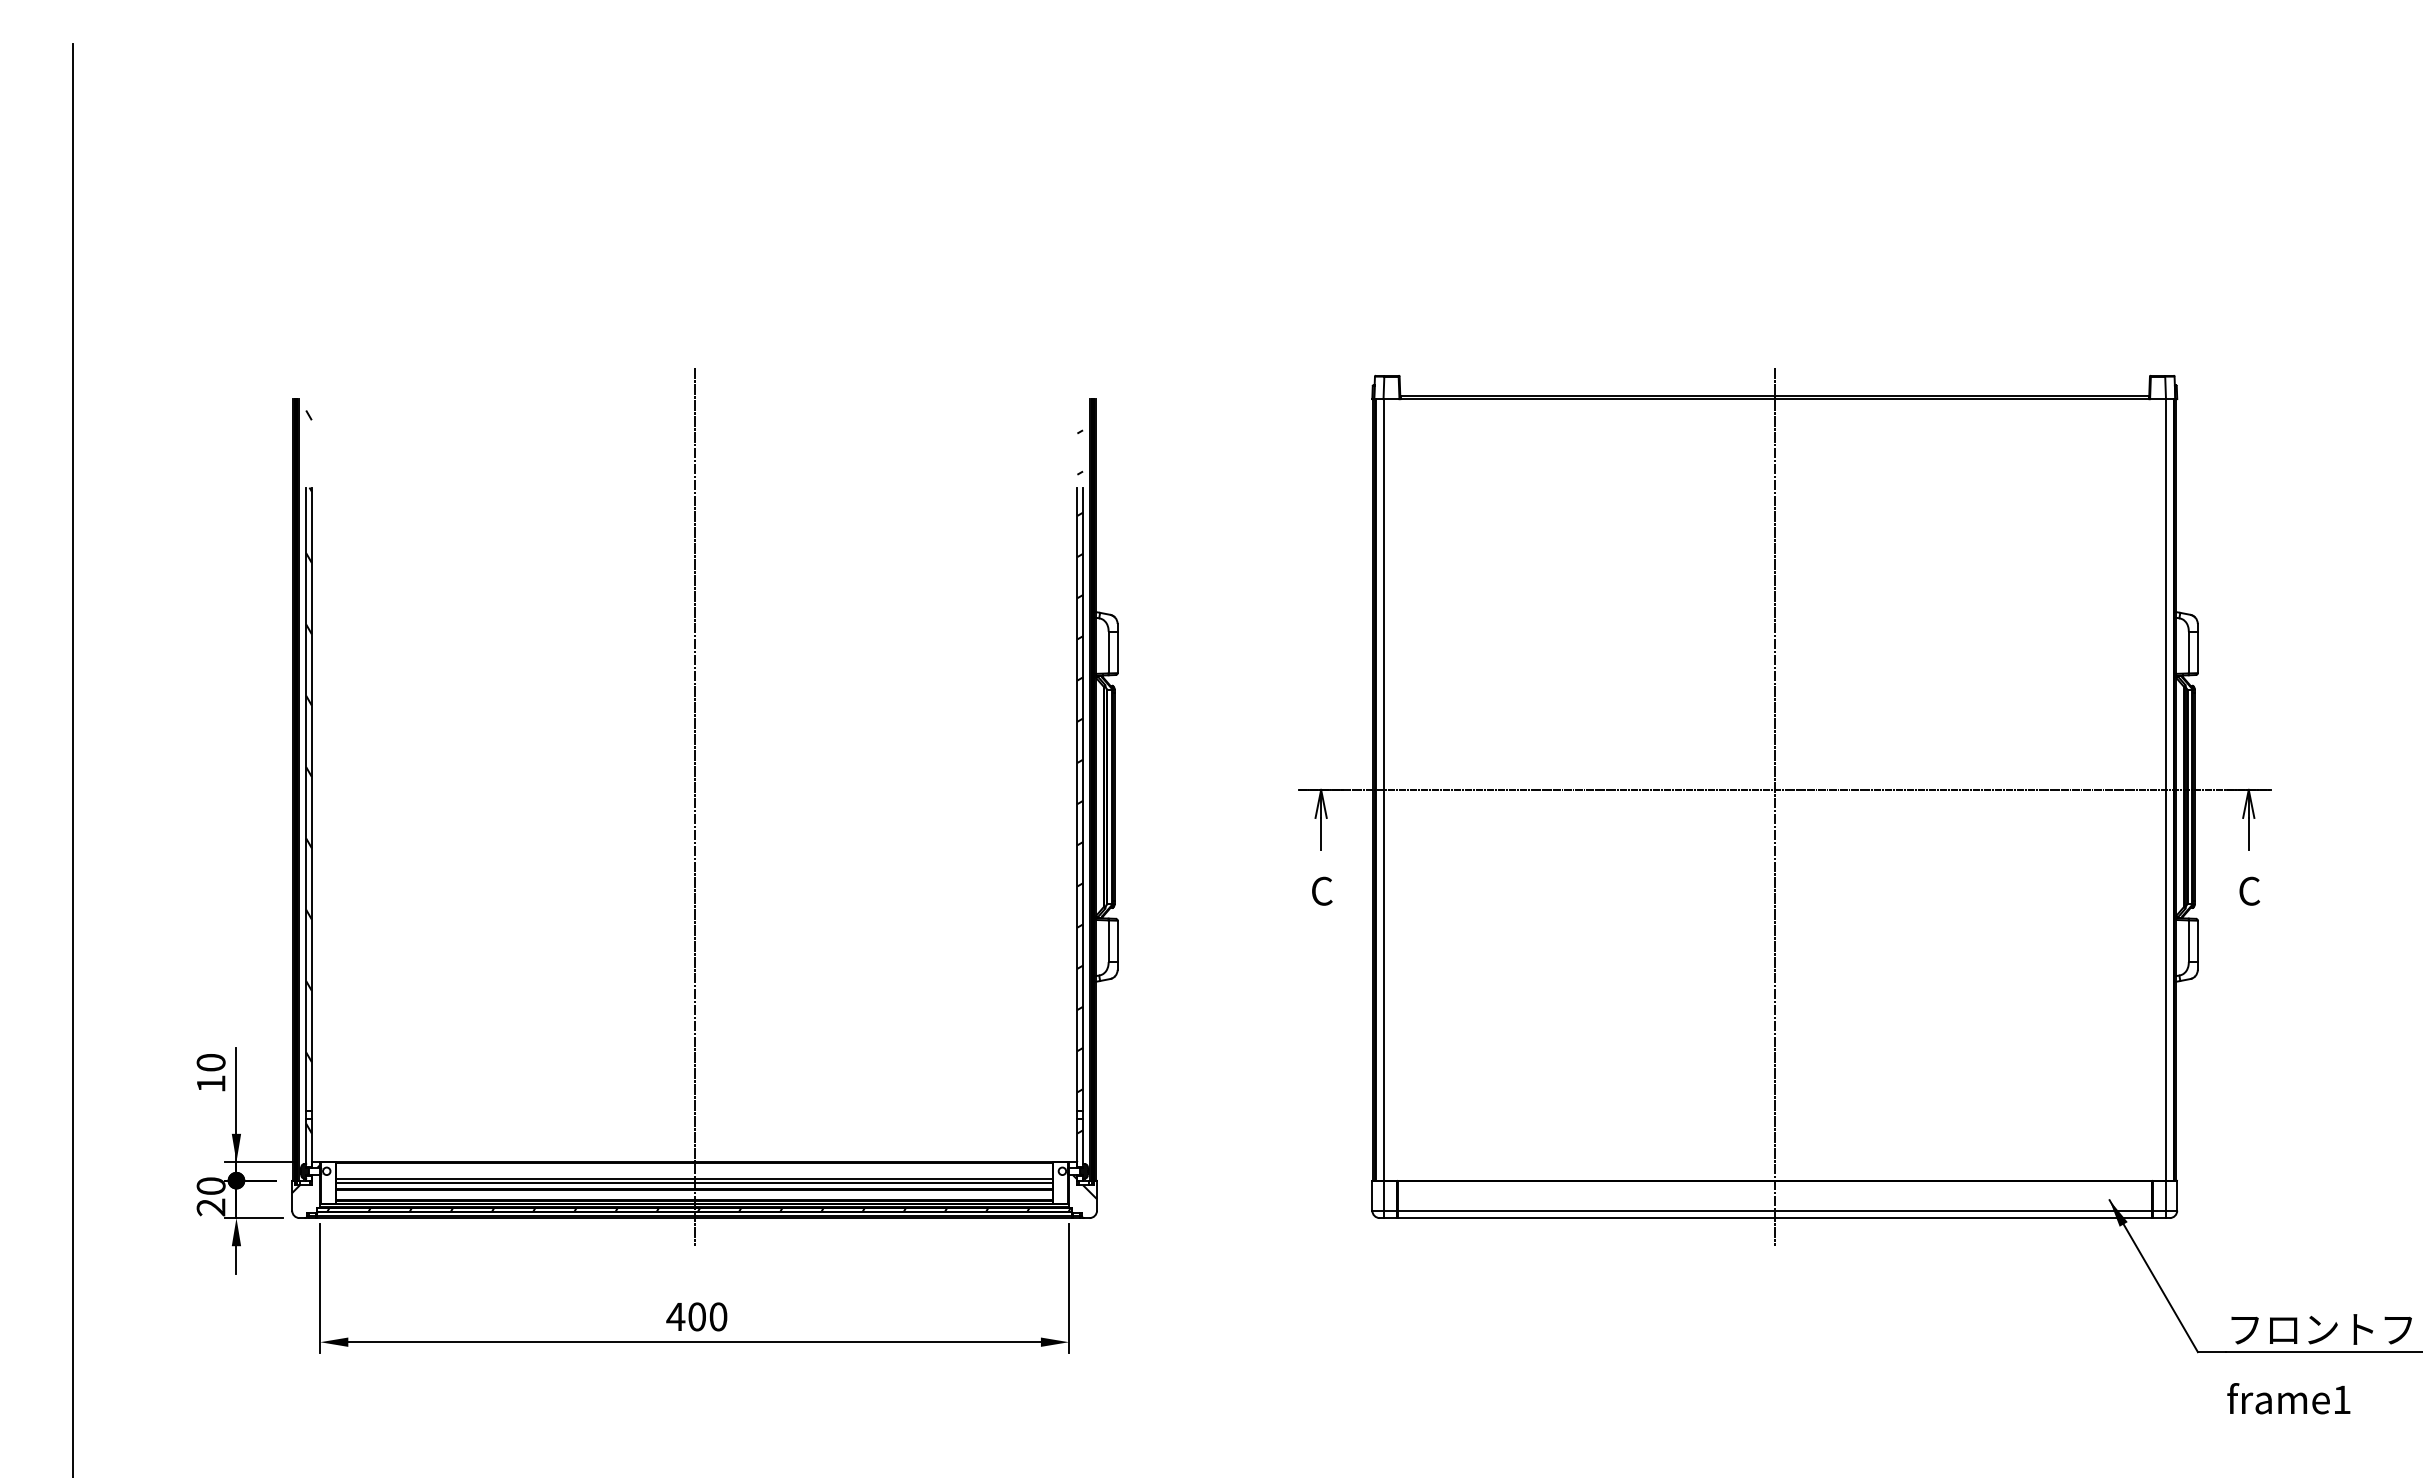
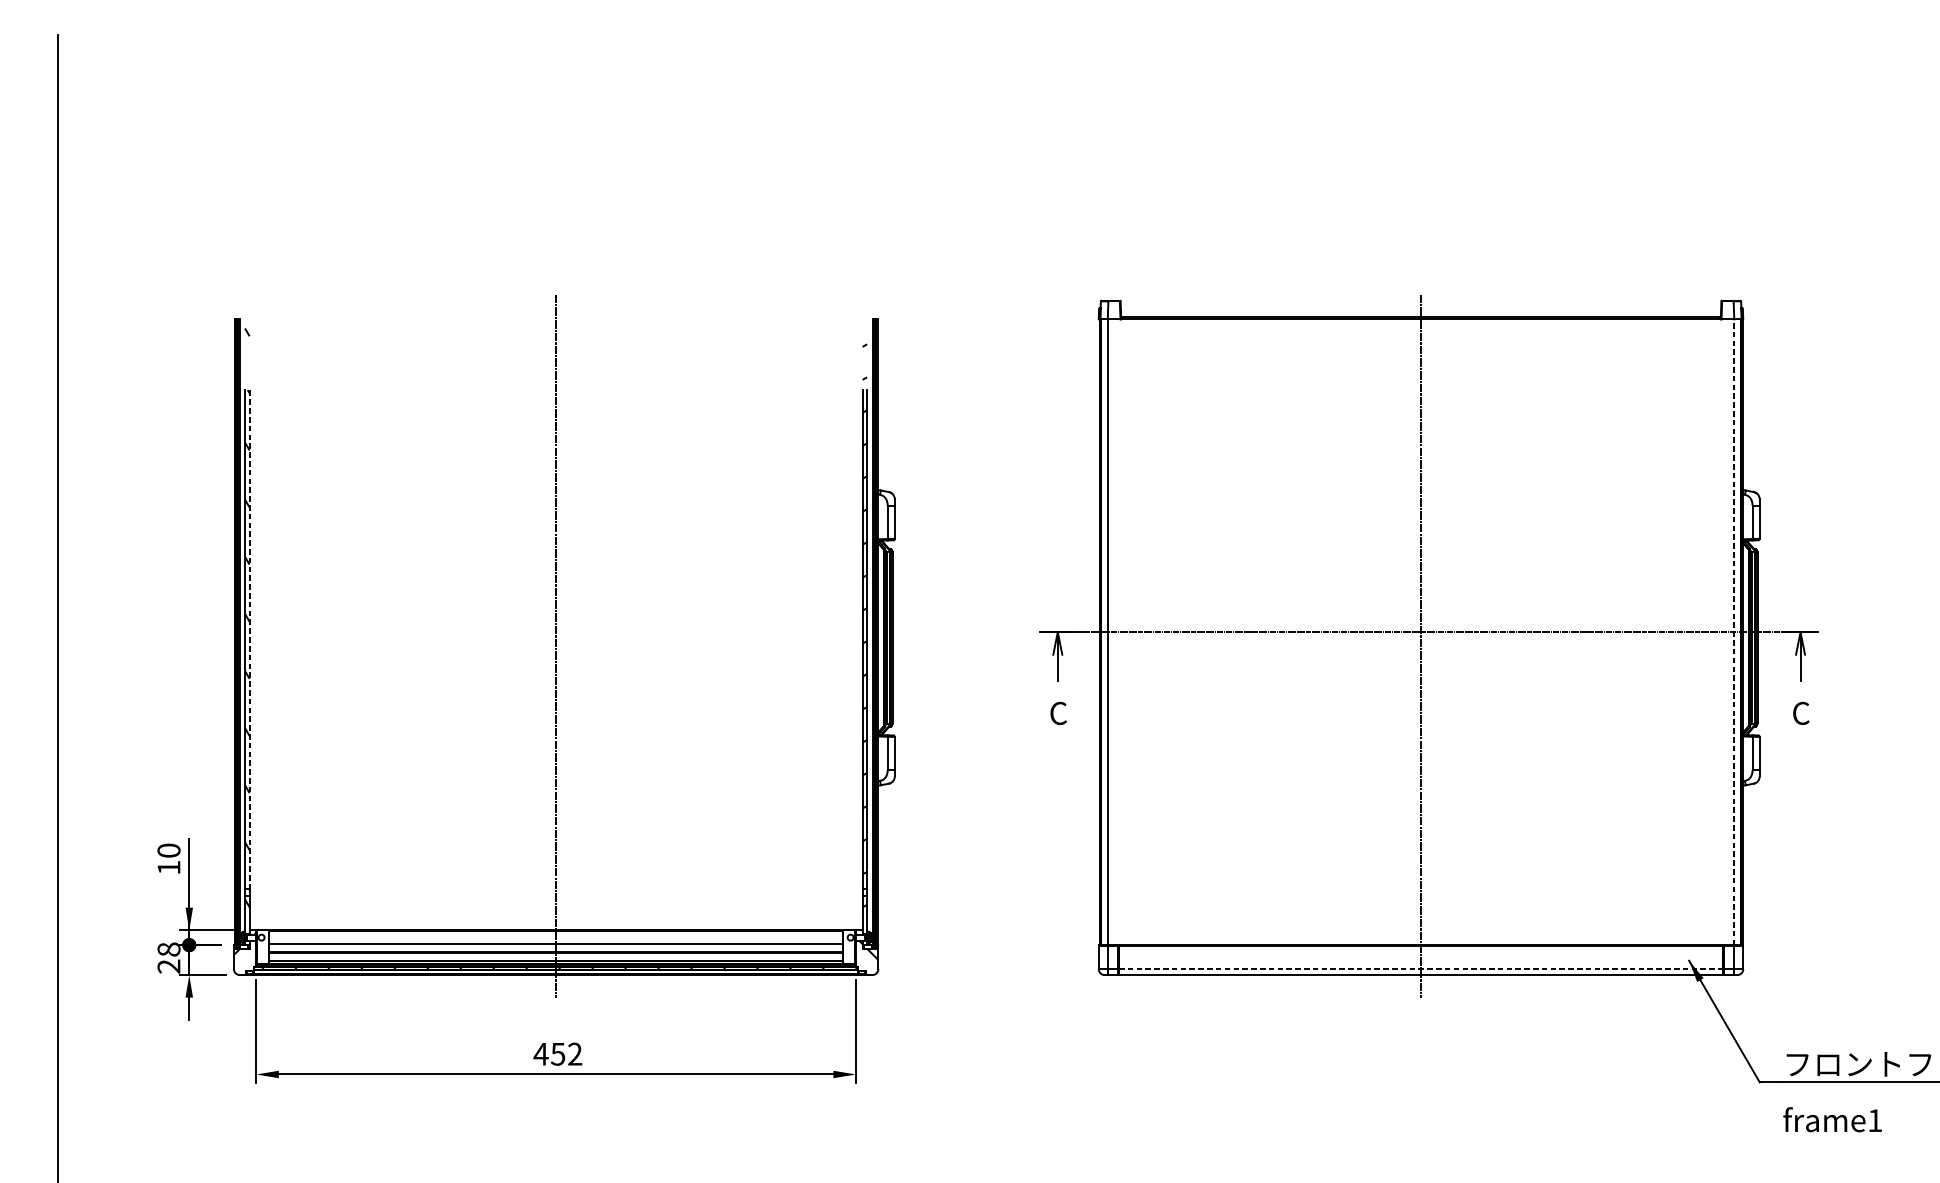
line: (2165, 789) -> (1733, 631), solid -> dashed
line: (311, 799) -> (249, 639), solid -> dashed
line: (694, 1182) -> (556, 946), removed
text: (211, 1185) -> (169, 949), 20 -> 28
line: (1775, 1210) -> (1421, 969), solid -> dashed
text: (707, 1316) -> (566, 1053), 400 -> 452

